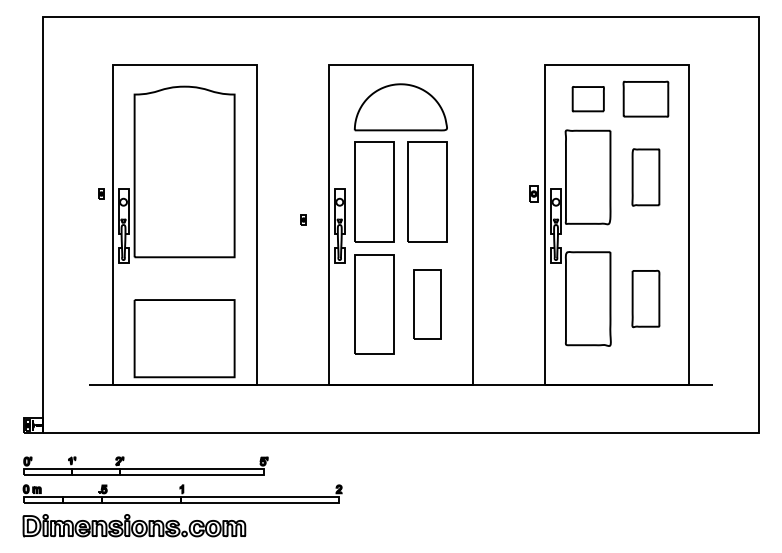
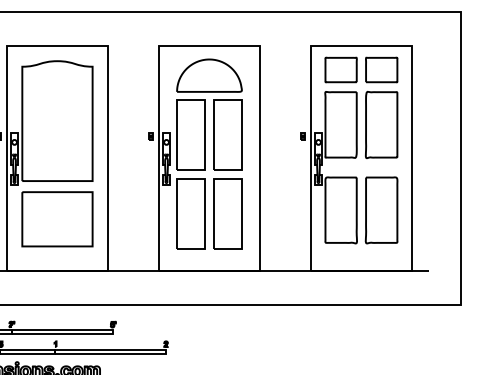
part: (588, 98) -> (341, 69), size x1.43
part: (645, 177) -> (381, 125), size x1.67
part: (533, 193) -> (302, 136), size x0.62
part: (303, 219) -> (150, 136), moved
part: (645, 298) -> (381, 210), size x1.67
part: (427, 304) -> (228, 214), size x1.43
part: (184, 338) -> (57, 219), moved

